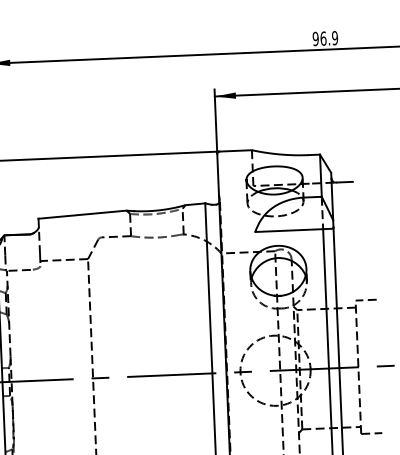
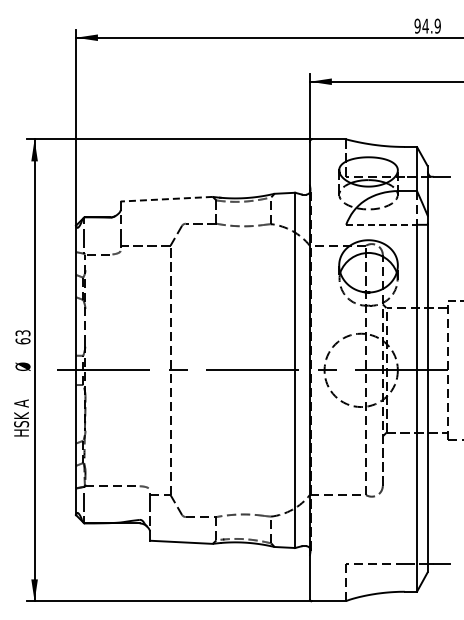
text: (323, 38) -> (425, 25), 96.9 -> 94.9
line: (82, 214) -> (166, 199), solid -> dashed
line: (290, 230) -> (382, 224), solid -> dashed

